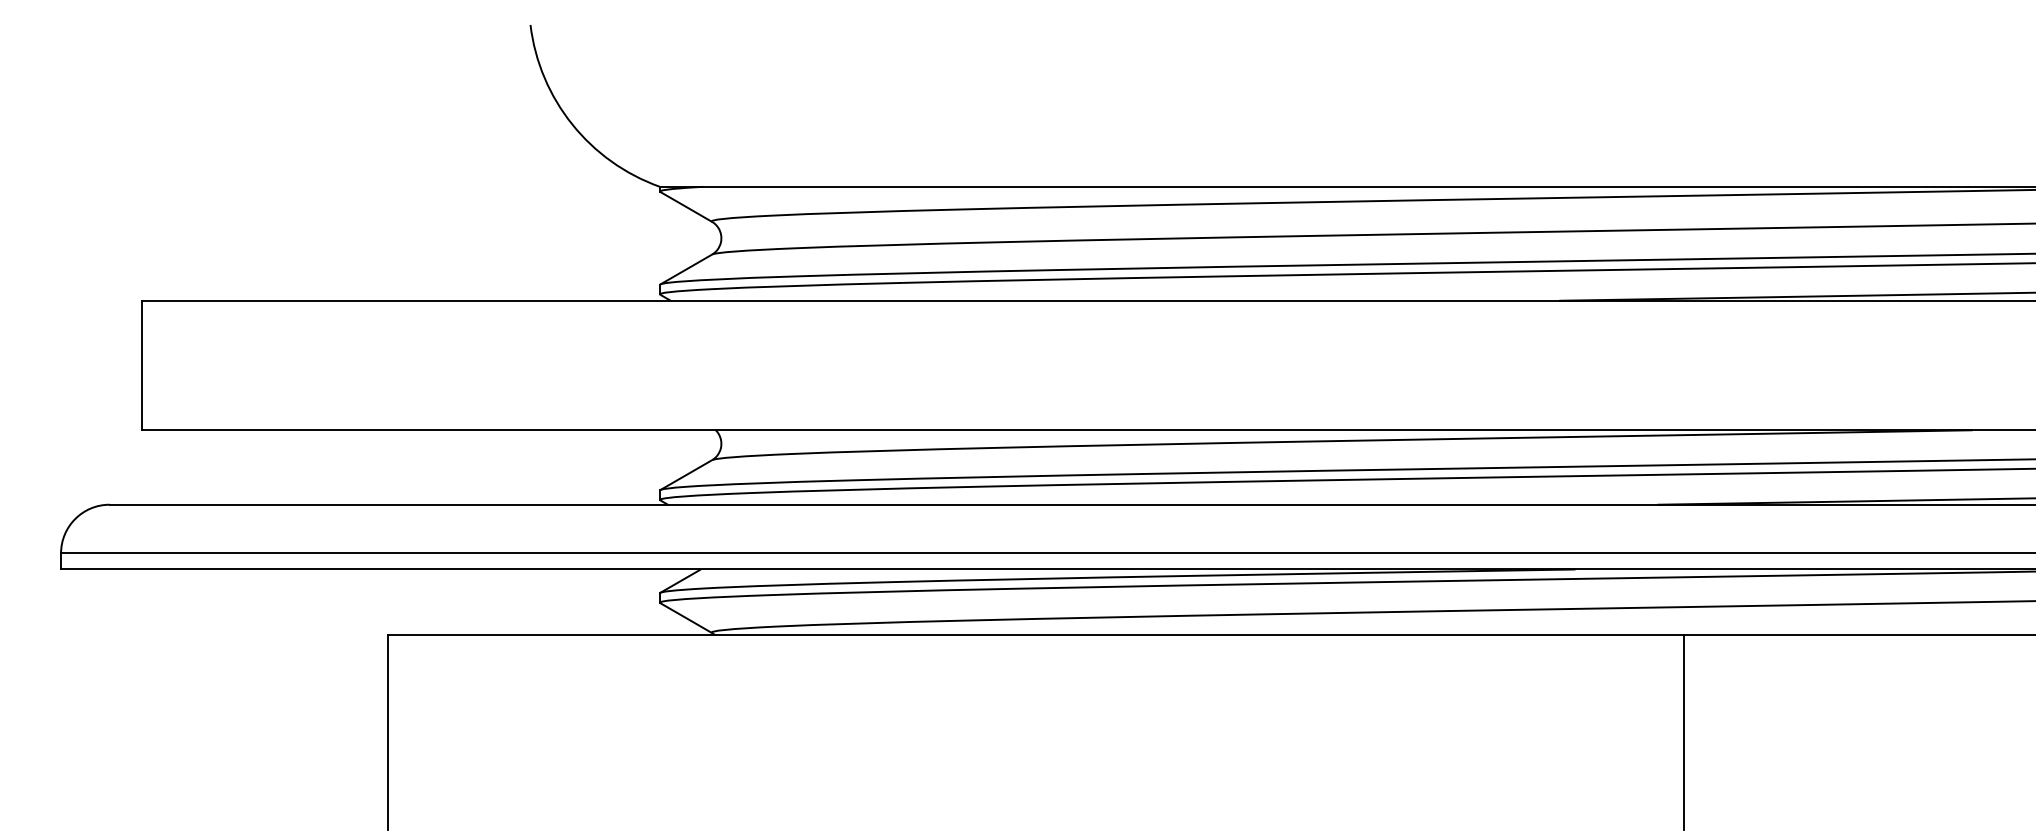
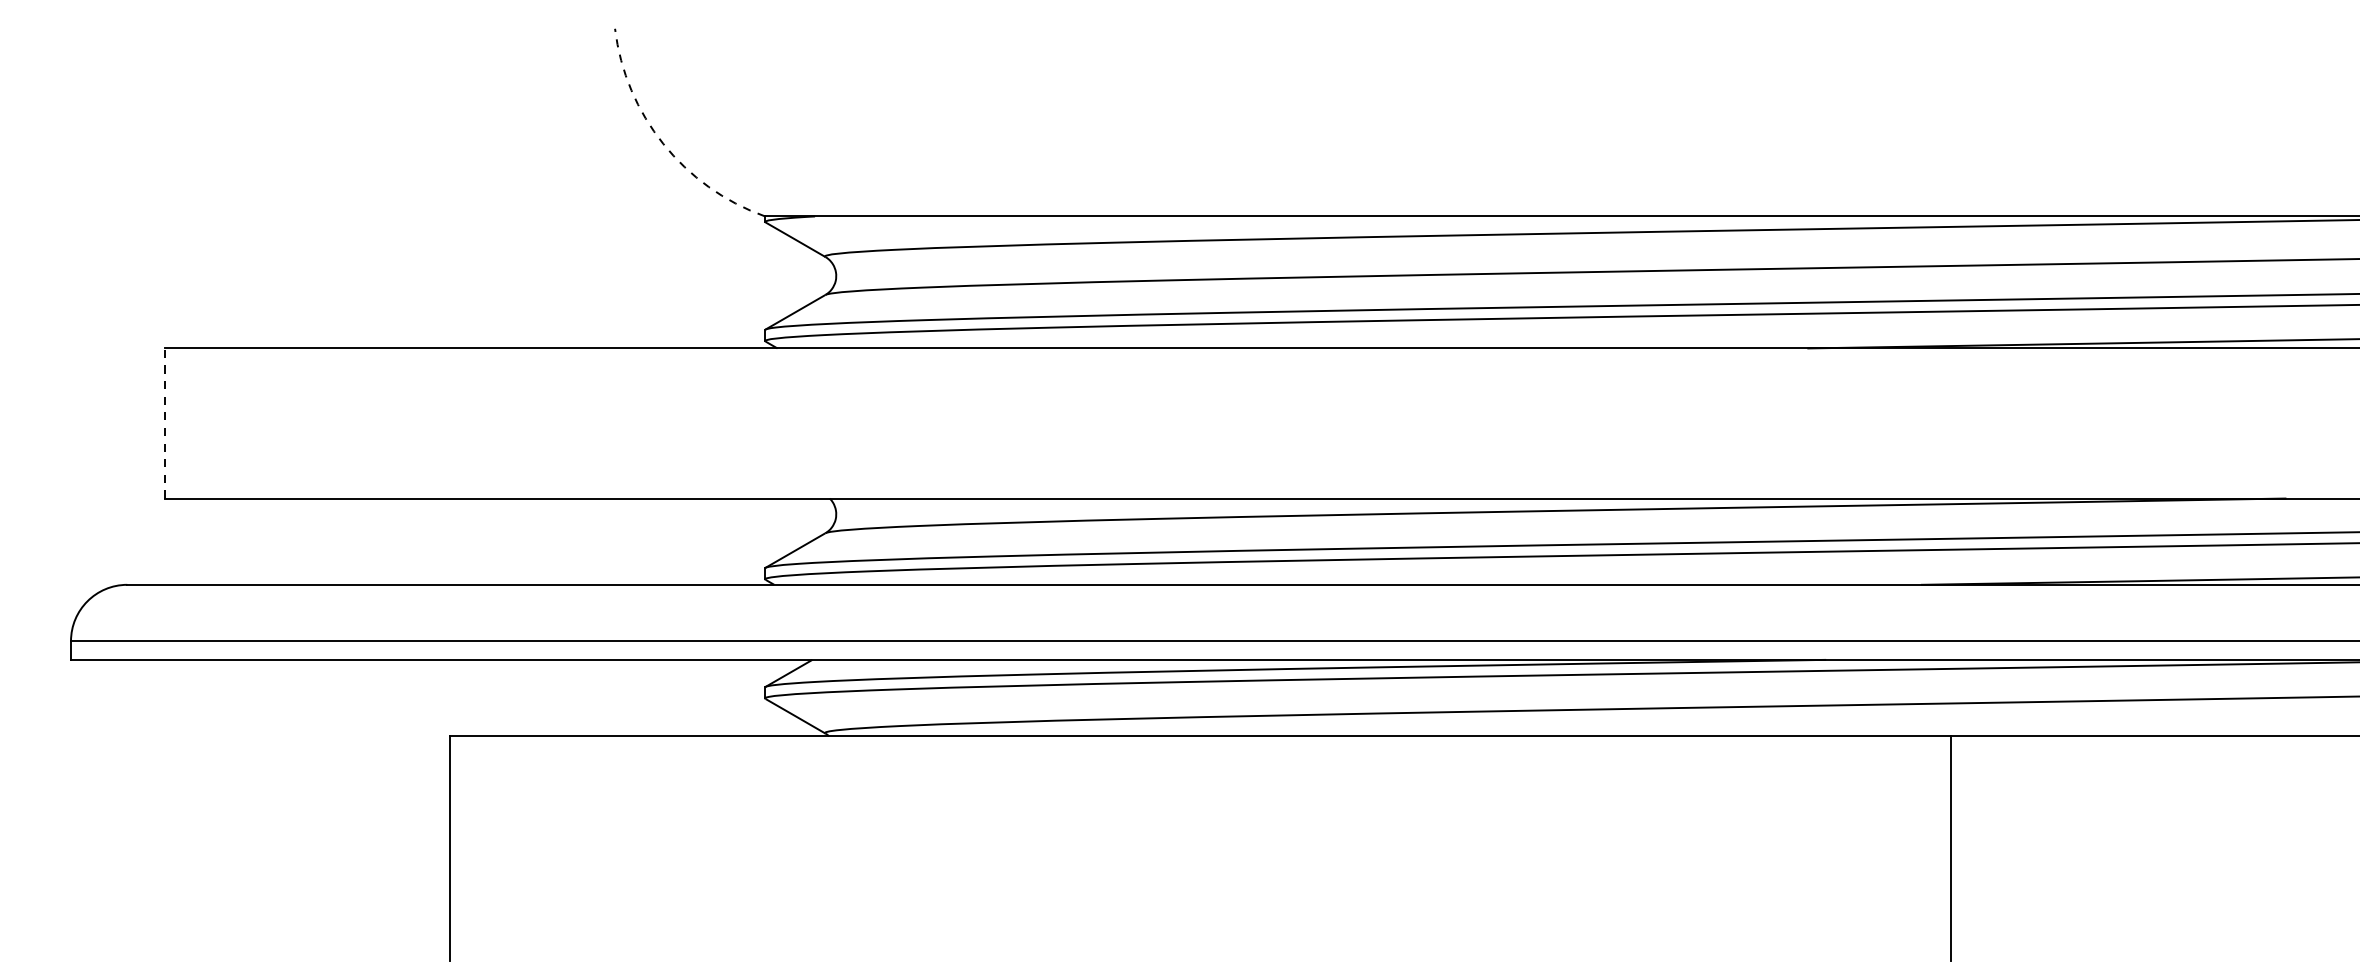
arc: (572, 124) -> (663, 144), solid -> dashed
line: (142, 365) -> (165, 423), solid -> dashed

